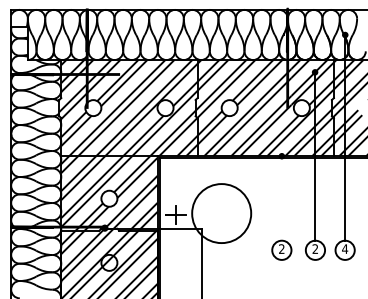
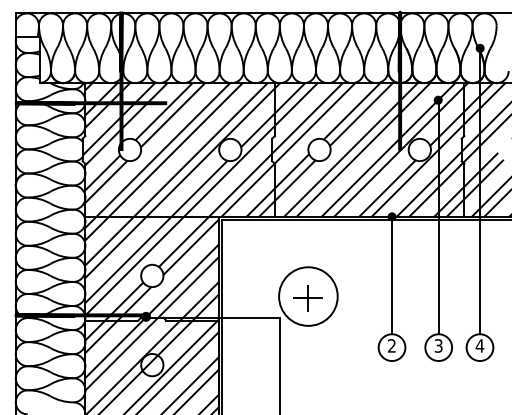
line: (282, 198) -> (392, 275), added
circle: (221, 213) -> (308, 296), size x0.71
part: (175, 214) -> (307, 298), moved
text: (315, 248) -> (438, 345), 2 -> 3

